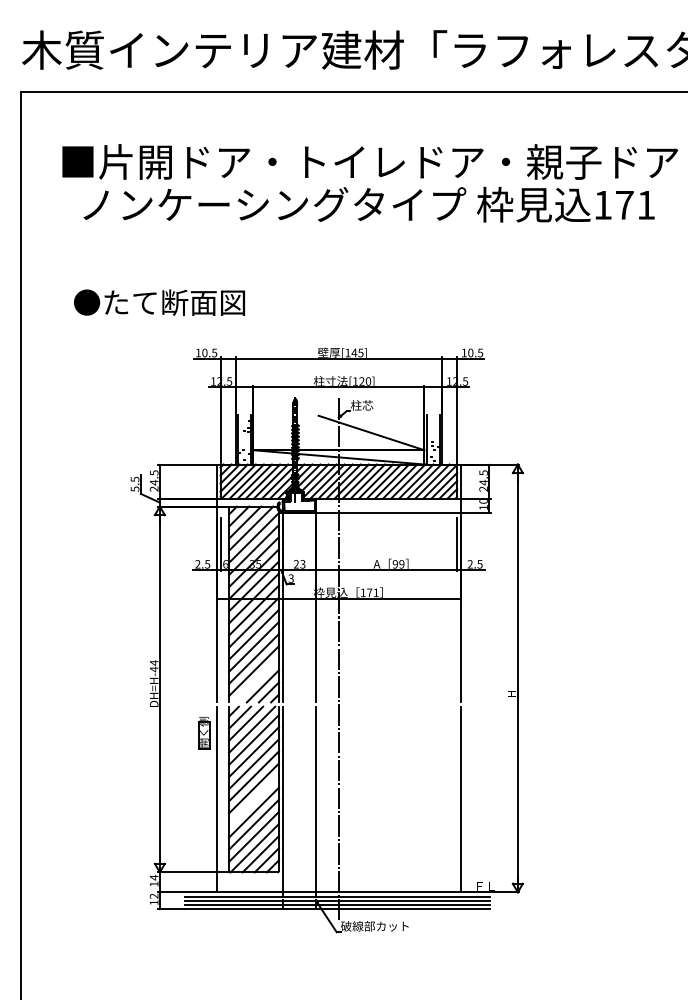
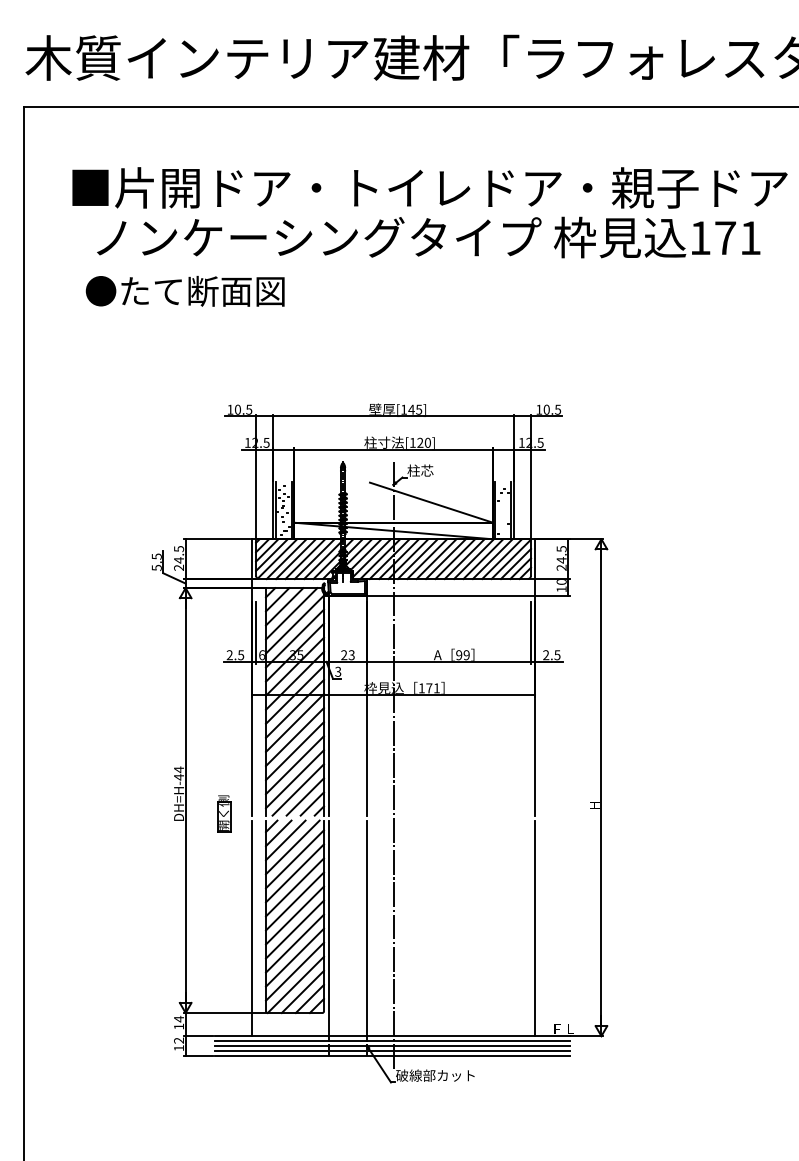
text: (158, 302) -> (184, 291), moved
line: (257, 679) -> (298, 789), added
part: (204, 732) -> (224, 813), moved
line: (254, 800) -> (295, 929), added

